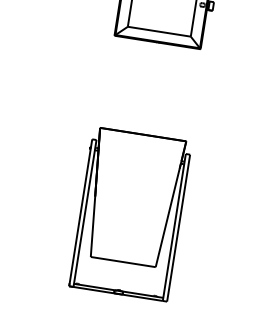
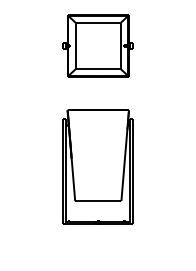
part: (129, 213) -> (97, 166), moved

